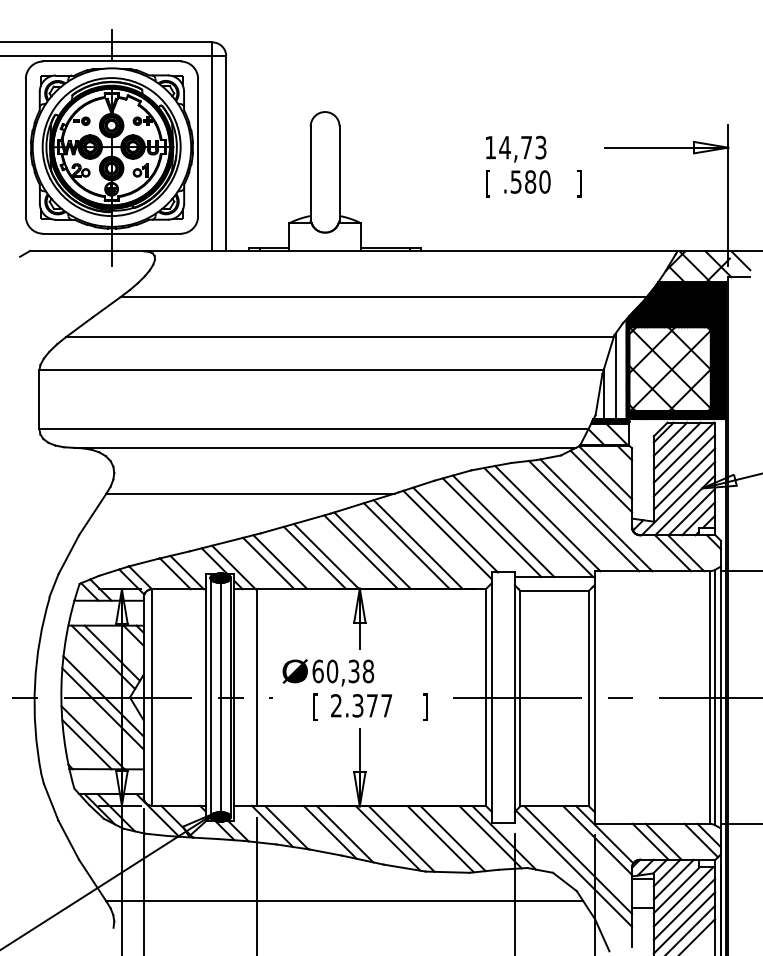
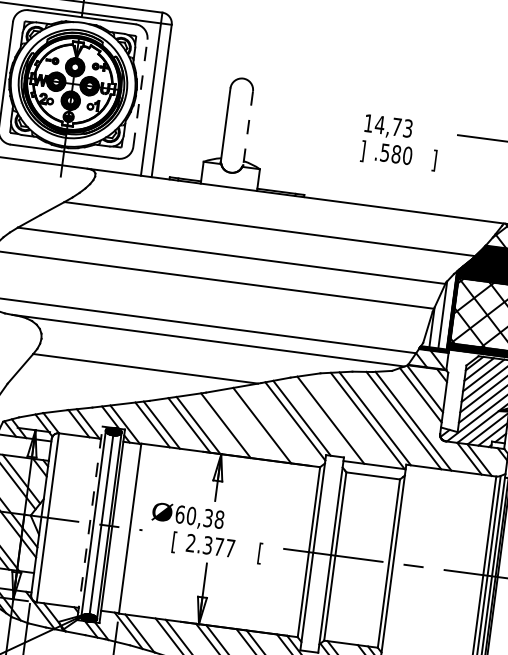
line: (198, 147) -> (140, 93), solid -> dashed
line: (339, 174) -> (248, 128), solid -> dashed
text: (487, 183) -> (362, 151), [ -> ]
line: (503, 526) -> (339, 420), removed
line: (417, 544) -> (270, 425), removed
line: (372, 550) -> (235, 425), removed
line: (205, 697) -> (89, 523), solid -> dashed
text: (425, 707) -> (260, 553), ] -> [

